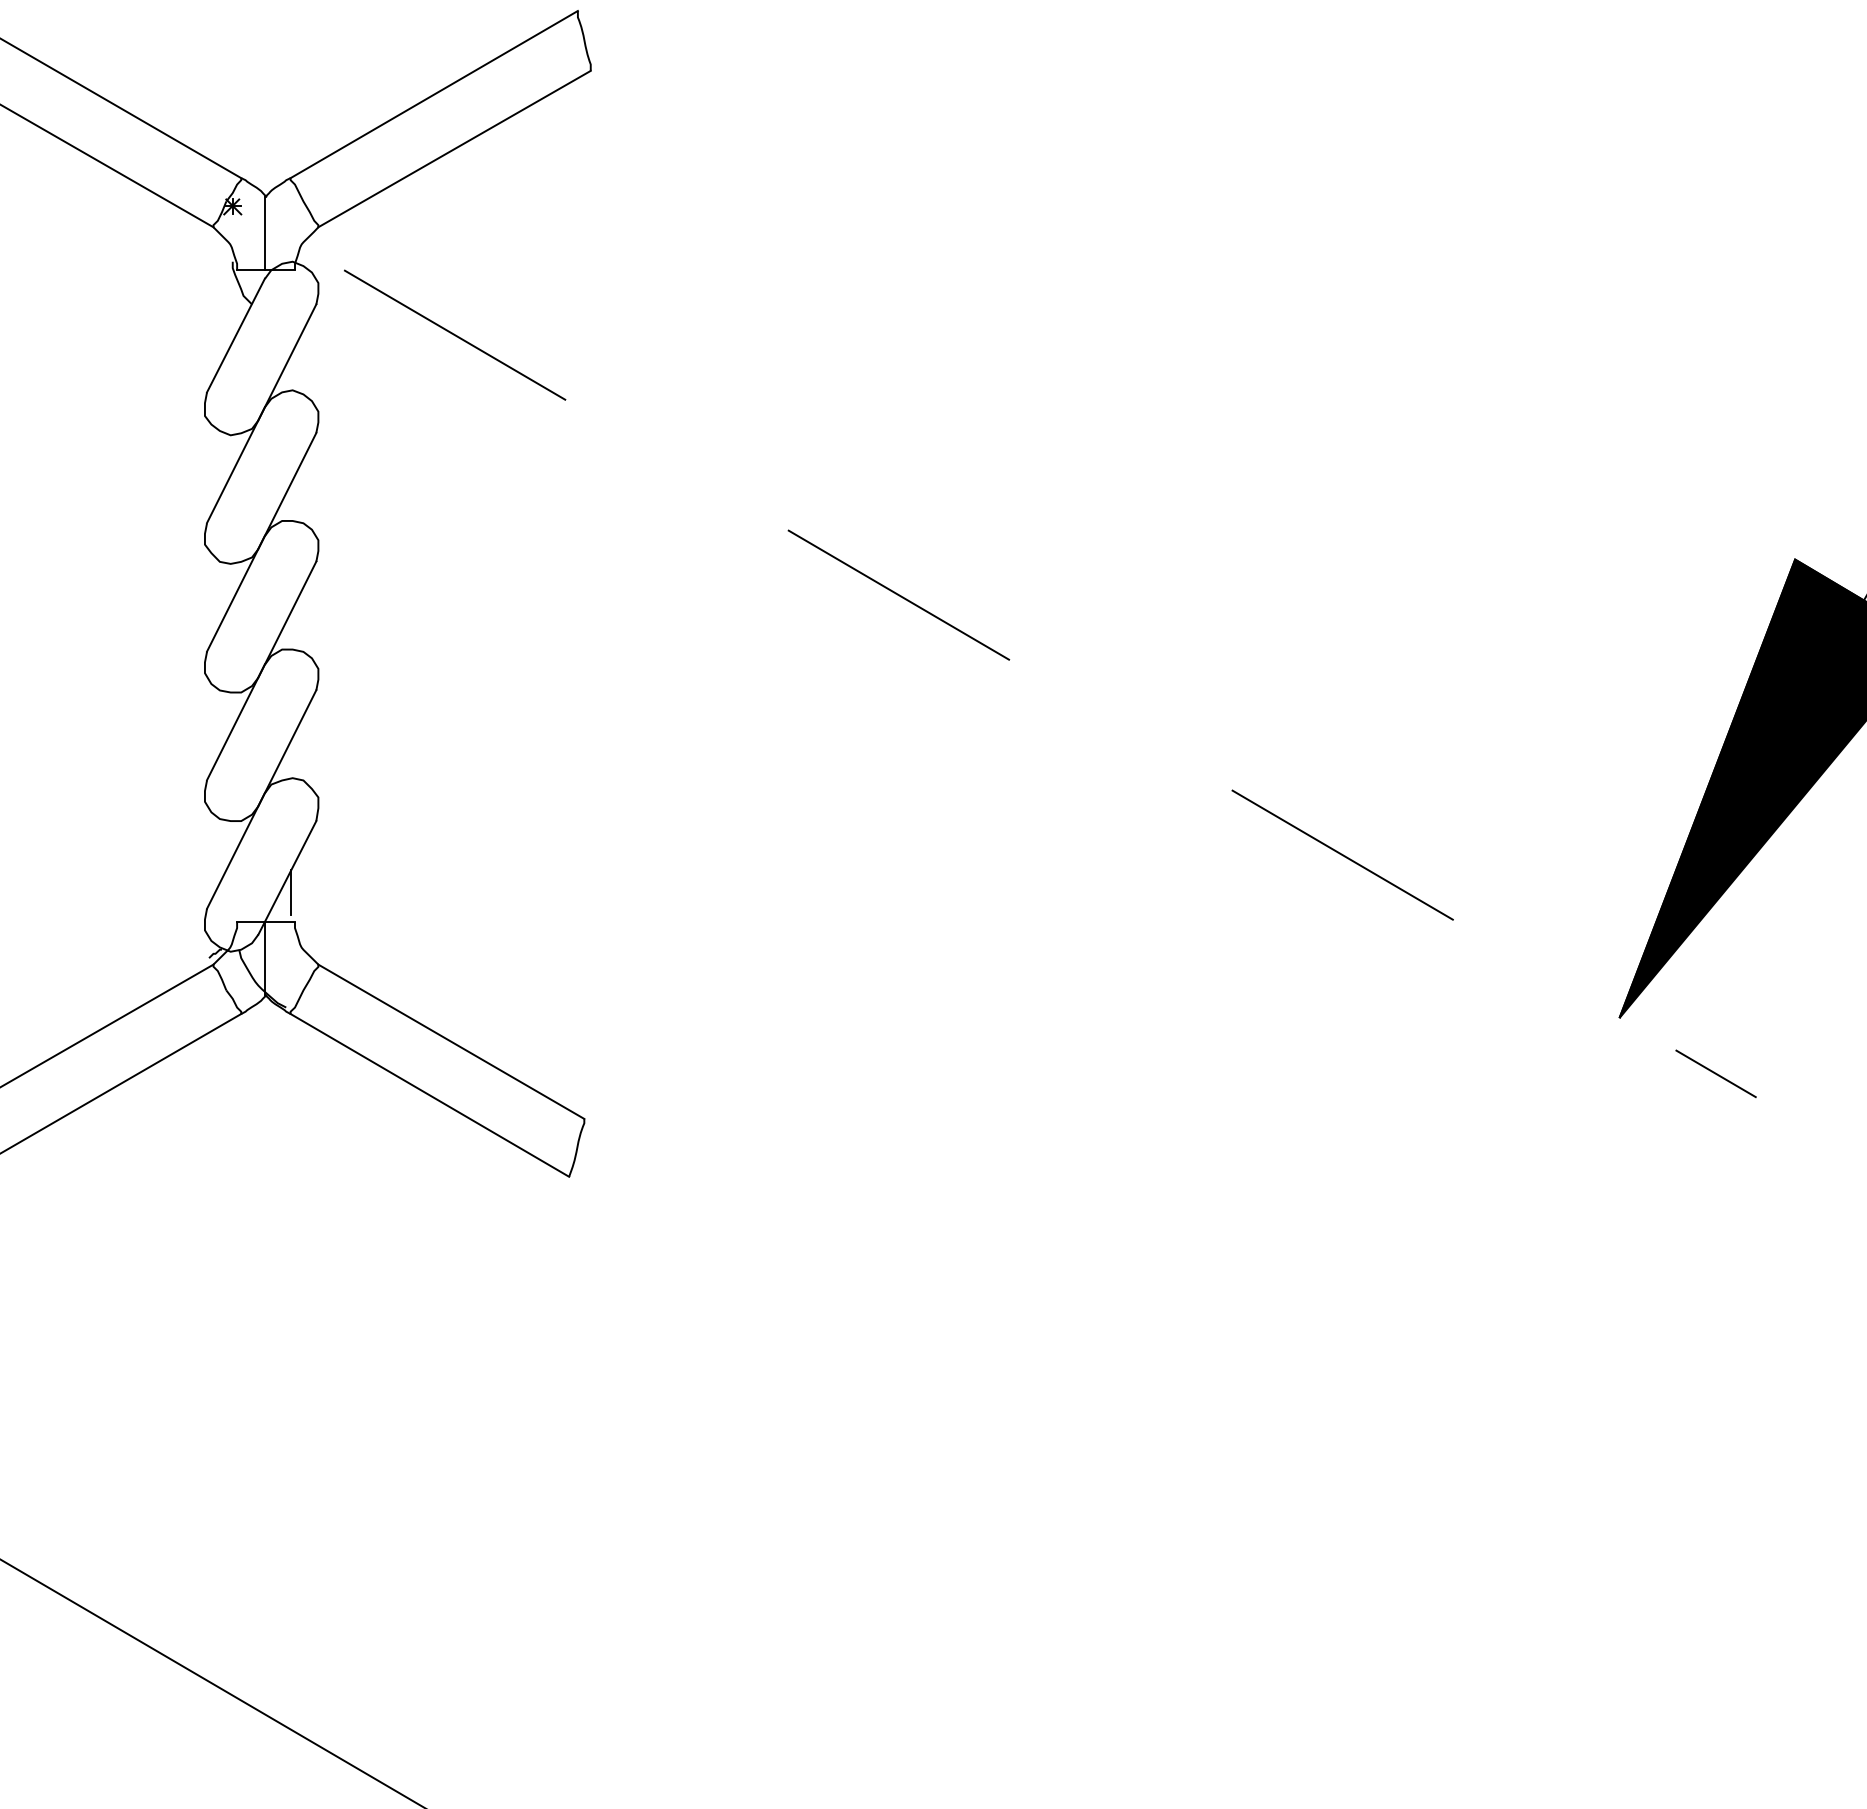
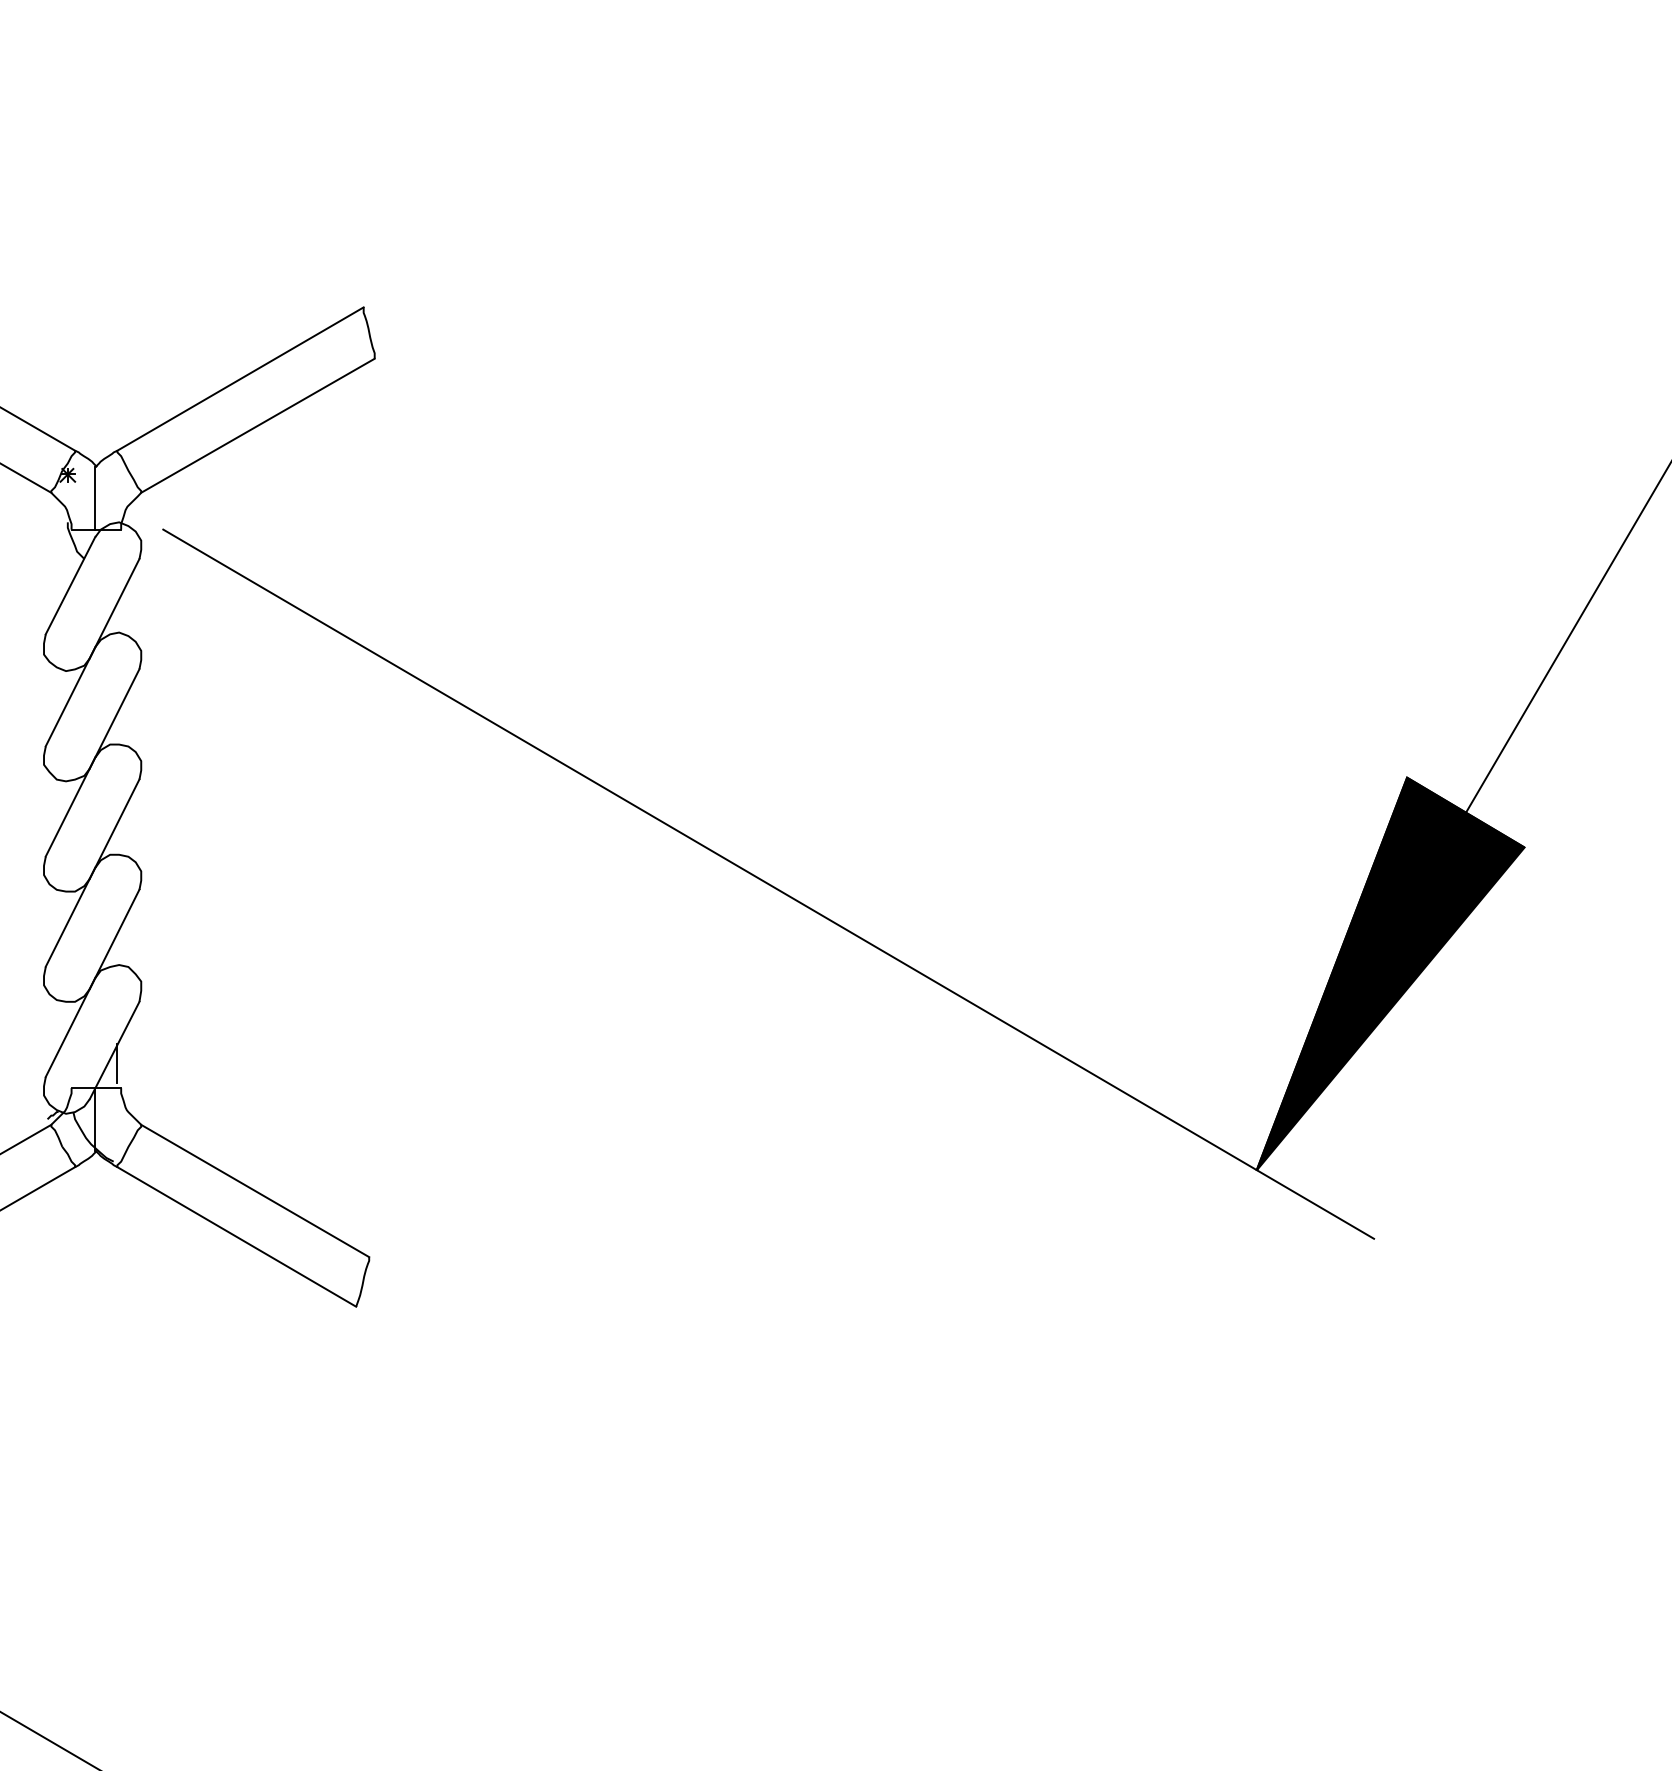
line: (1050, 684) -> (768, 884), dashed -> solid

